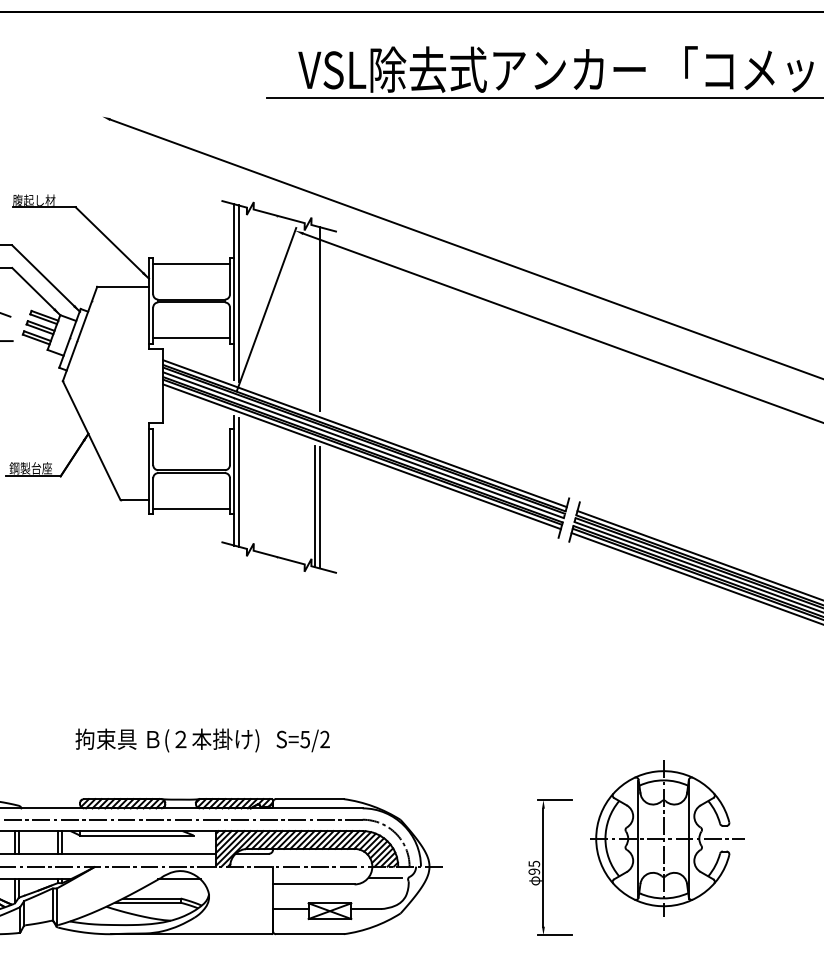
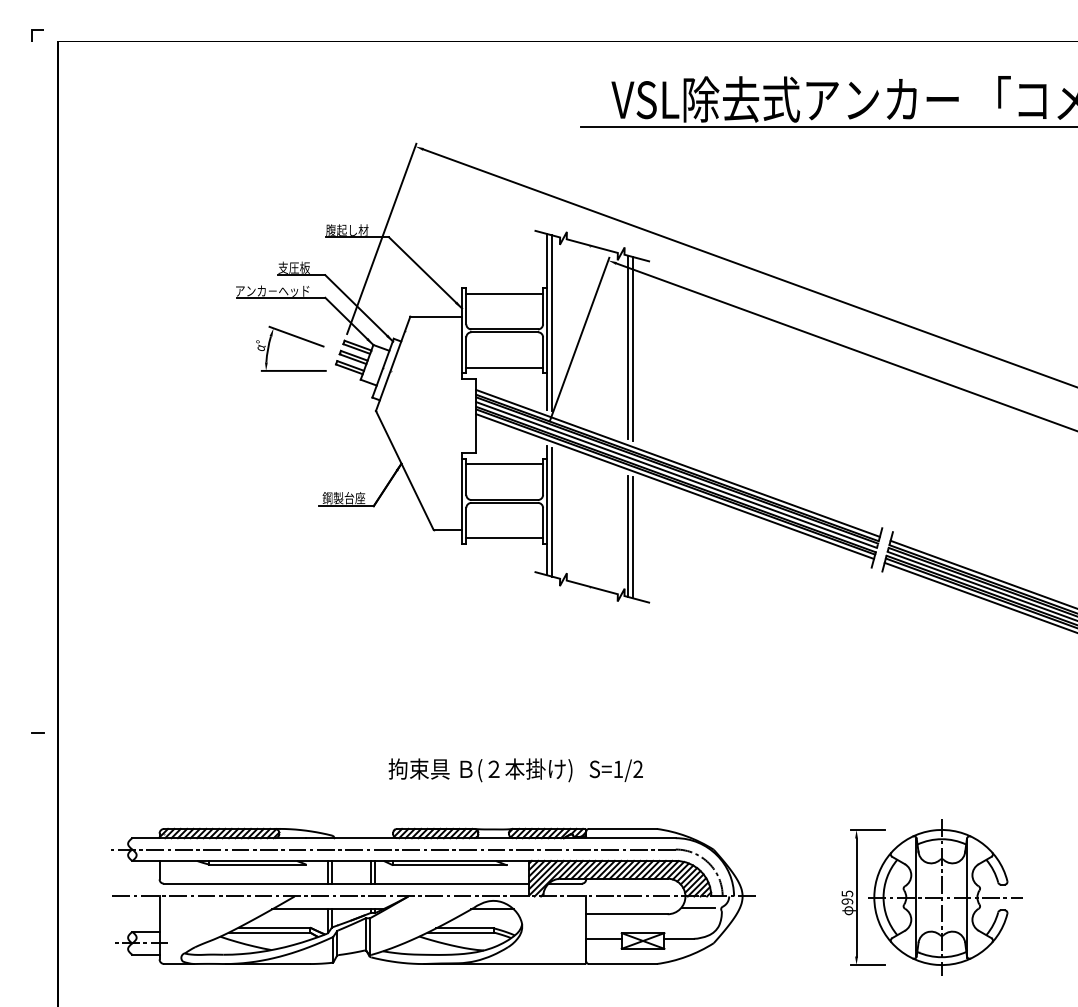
line: (68, 208) -> (381, 238), added
line: (315, 317) -> (628, 347), added
line: (191, 434) -> (504, 464), added
text: (305, 739) -> (618, 769), S=5/2 -> S=1/2
part: (667, 838) -> (945, 897), moved

